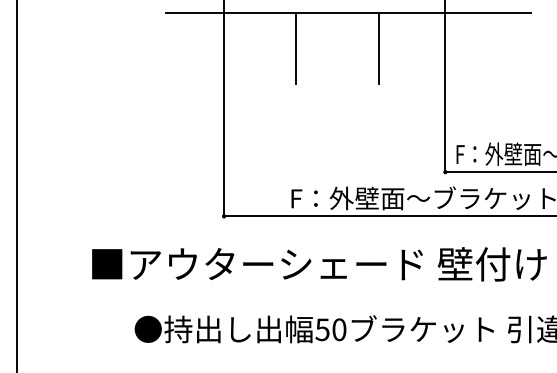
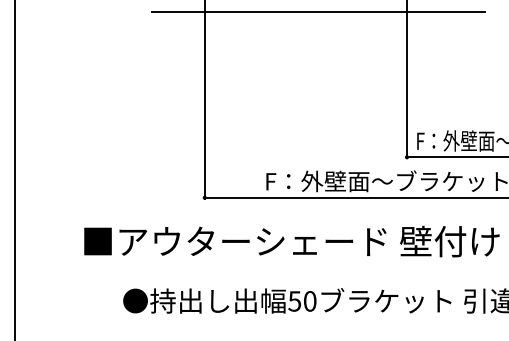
line: (295, 47) -> (270, 43), removed
line: (378, 47) -> (345, 43), removed

